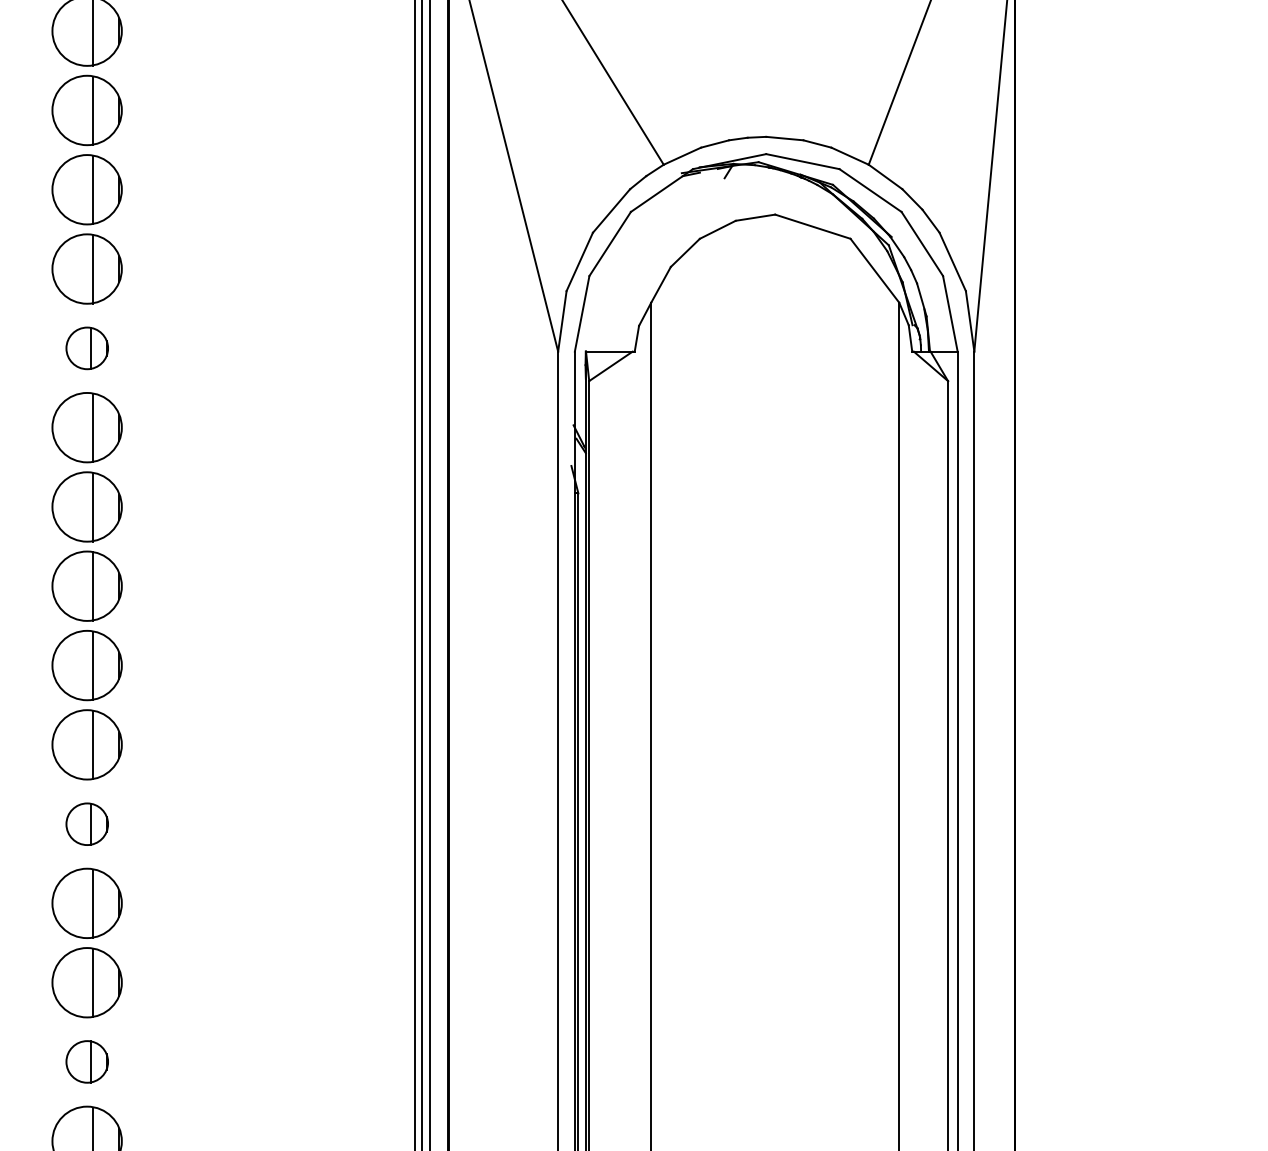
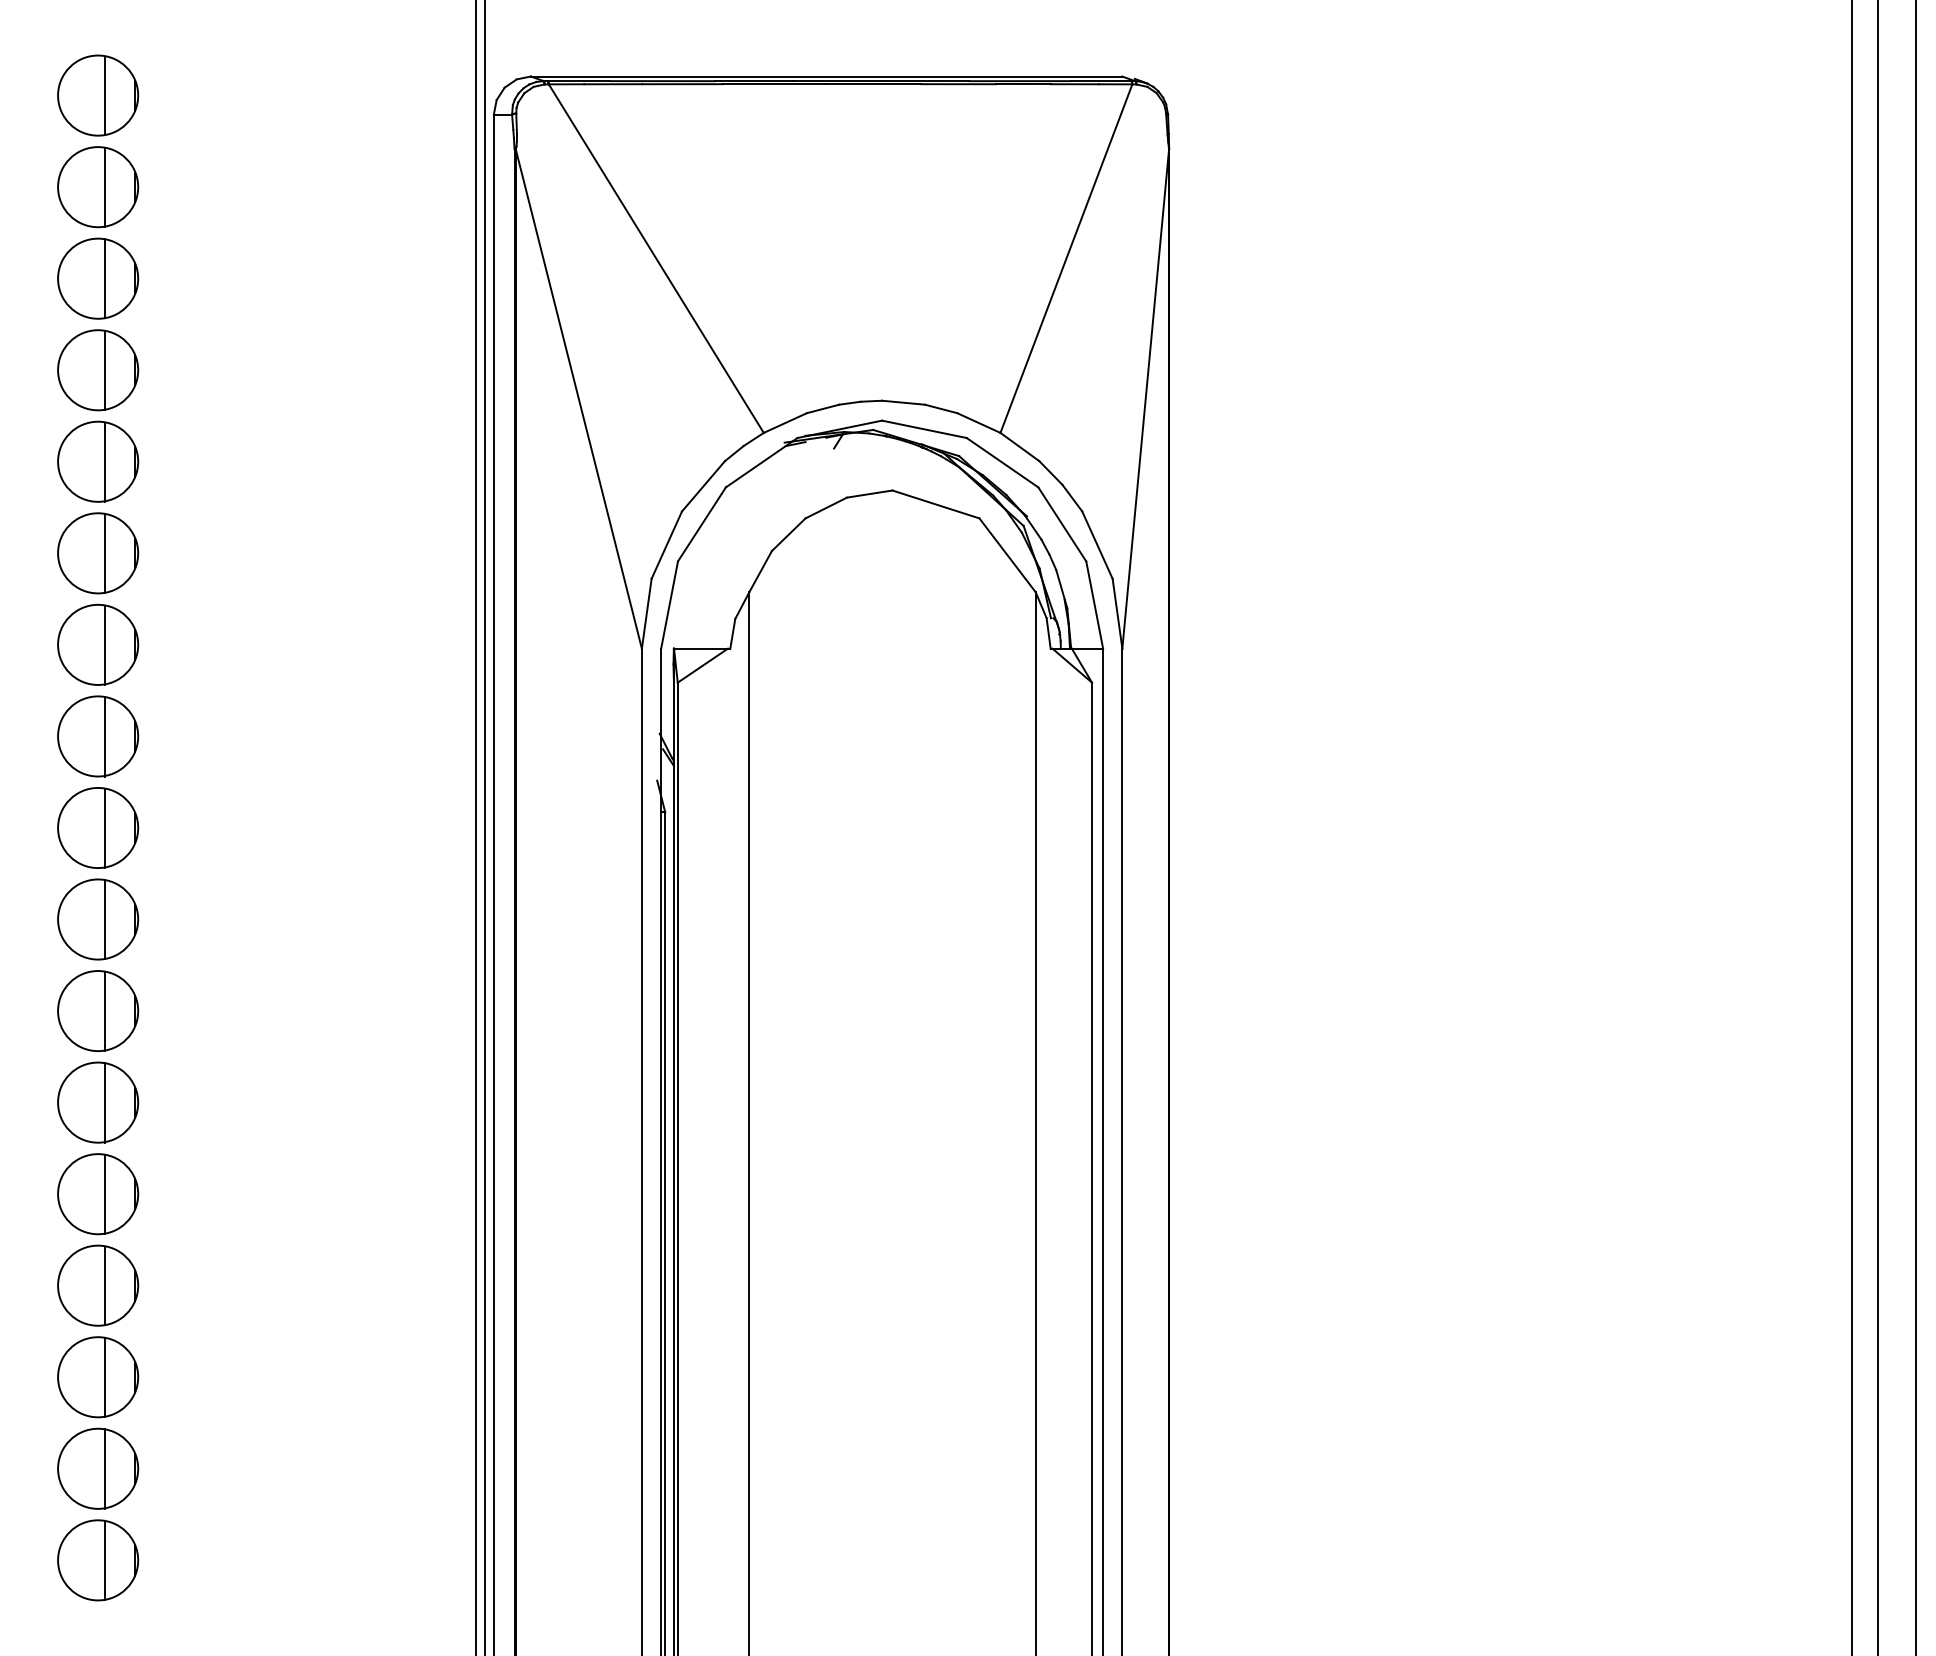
part: (87, 348) -> (98, 644), size x1.67
part: (87, 824) -> (98, 1194), size x1.67
part: (87, 1061) -> (98, 1468), size x1.67

